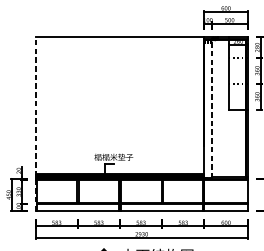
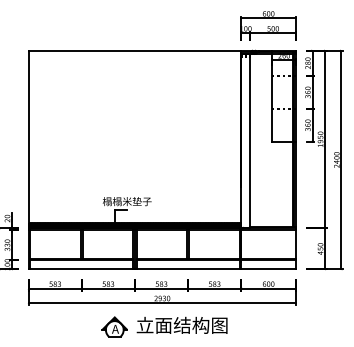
line: (211, 108) -> (250, 140), dashed -> solid
line: (35, 123) -> (28, 159), dashed -> solid

